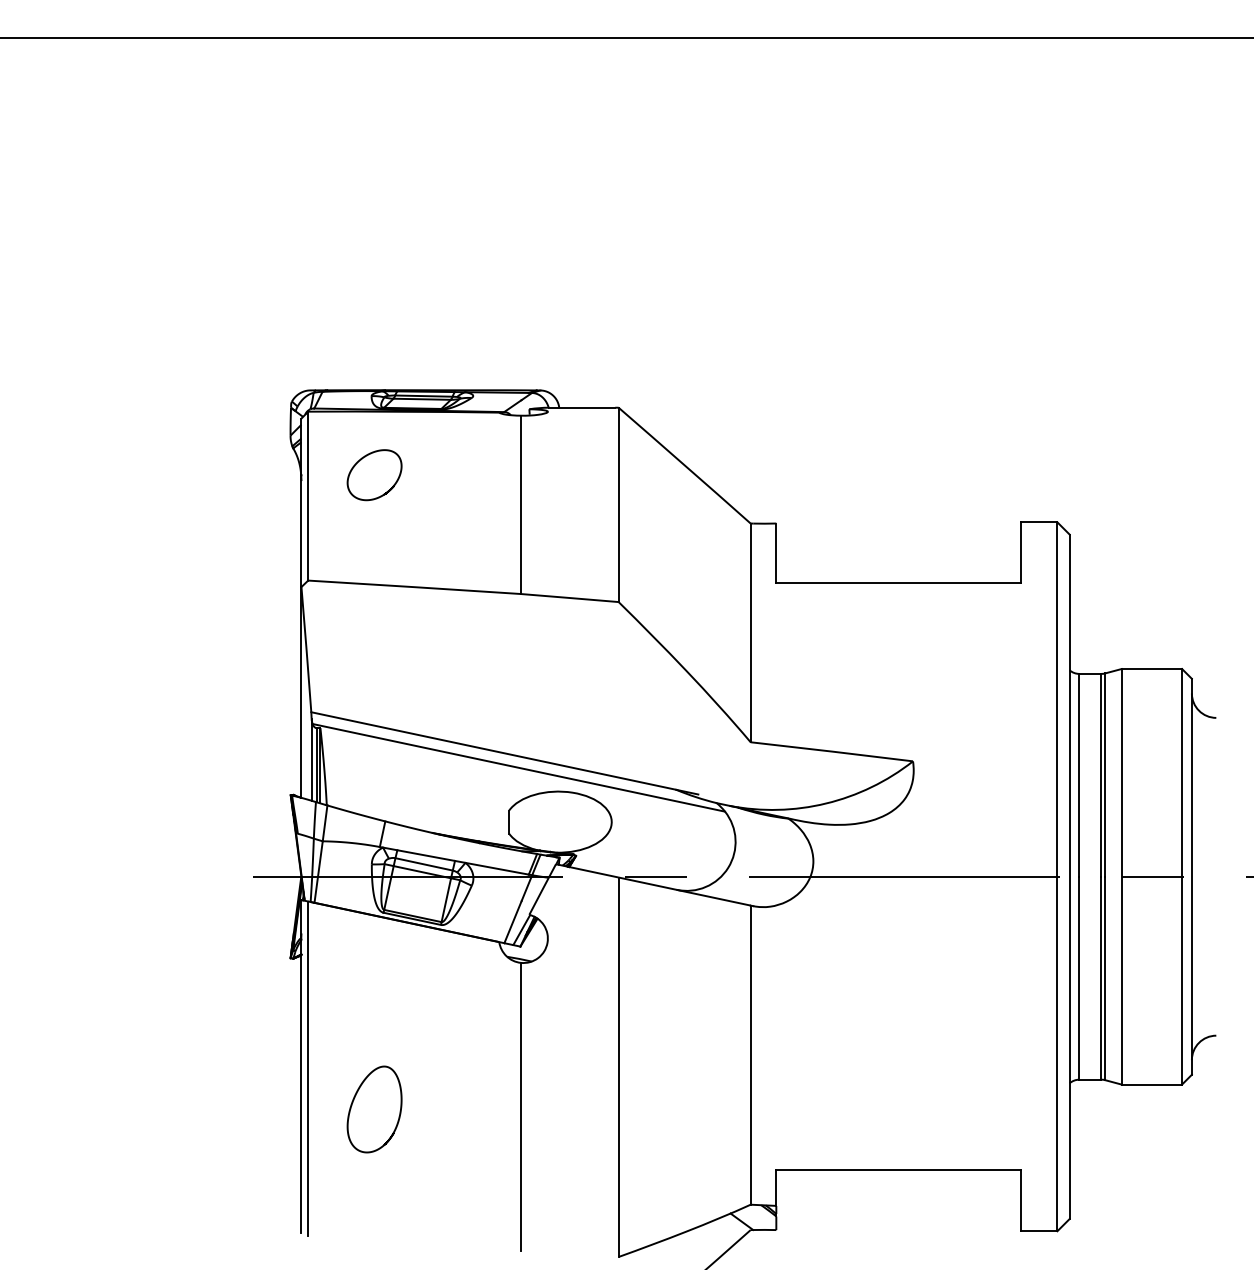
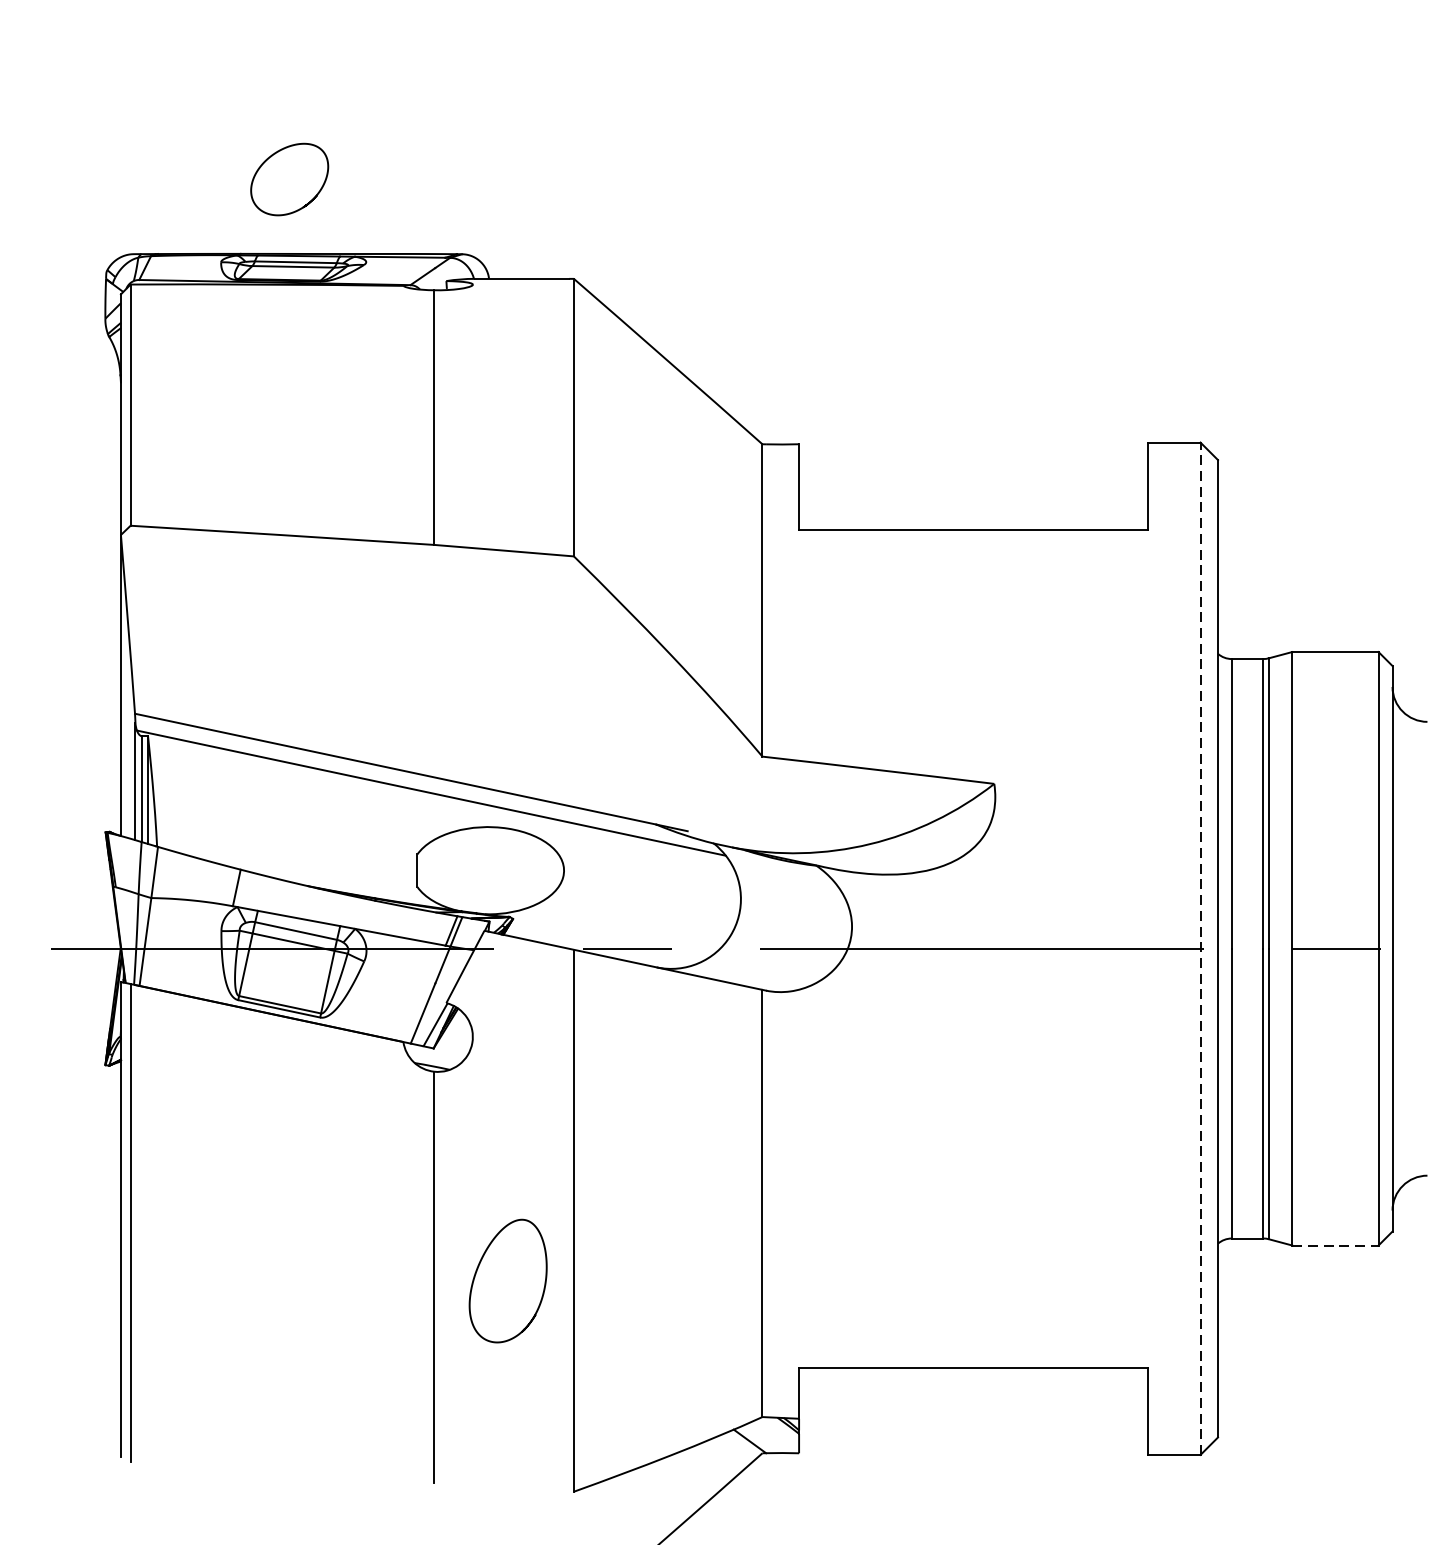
curve: (361, 460) -> (270, 158), moved
line: (1057, 876) -> (1200, 948), solid -> dashed
line: (1152, 1084) -> (1336, 1245), solid -> dashed
curve: (354, 1100) -> (479, 1268), moved

